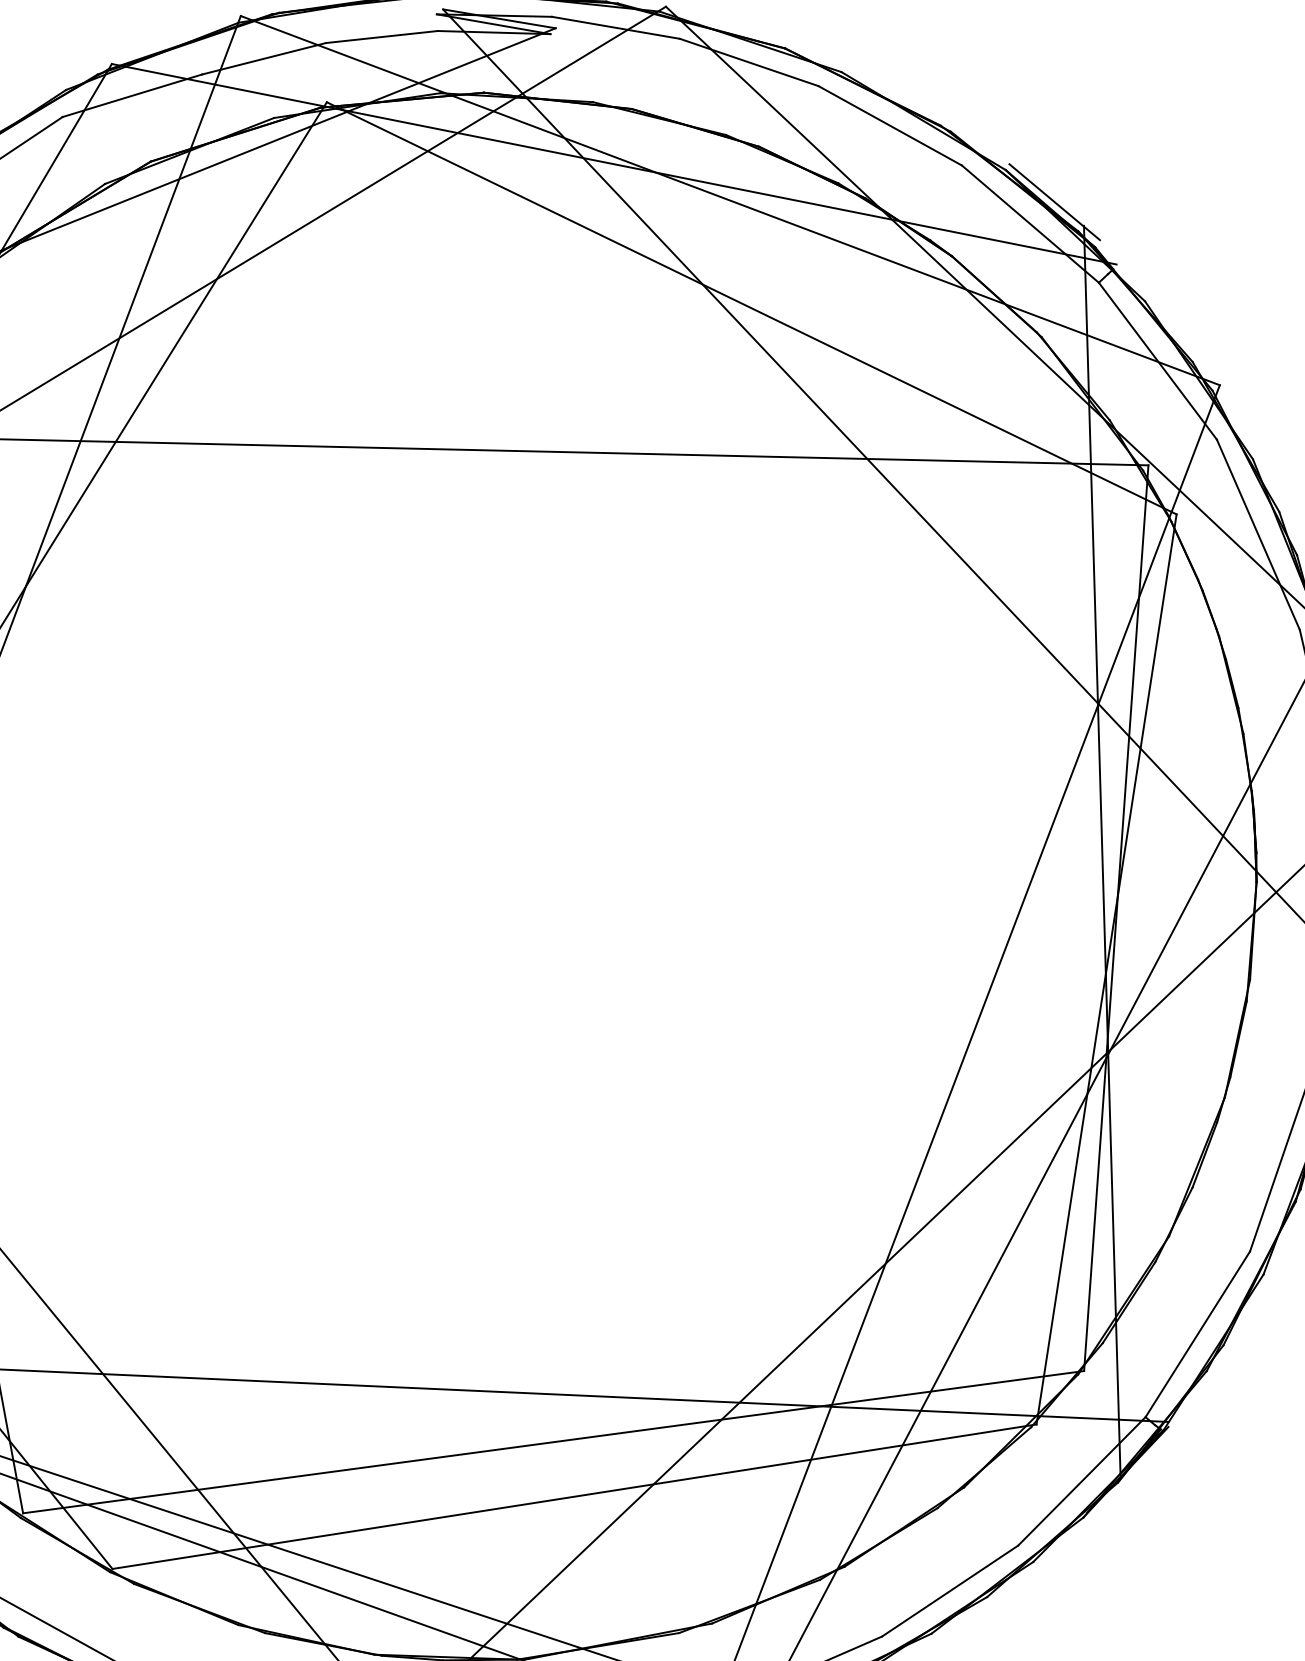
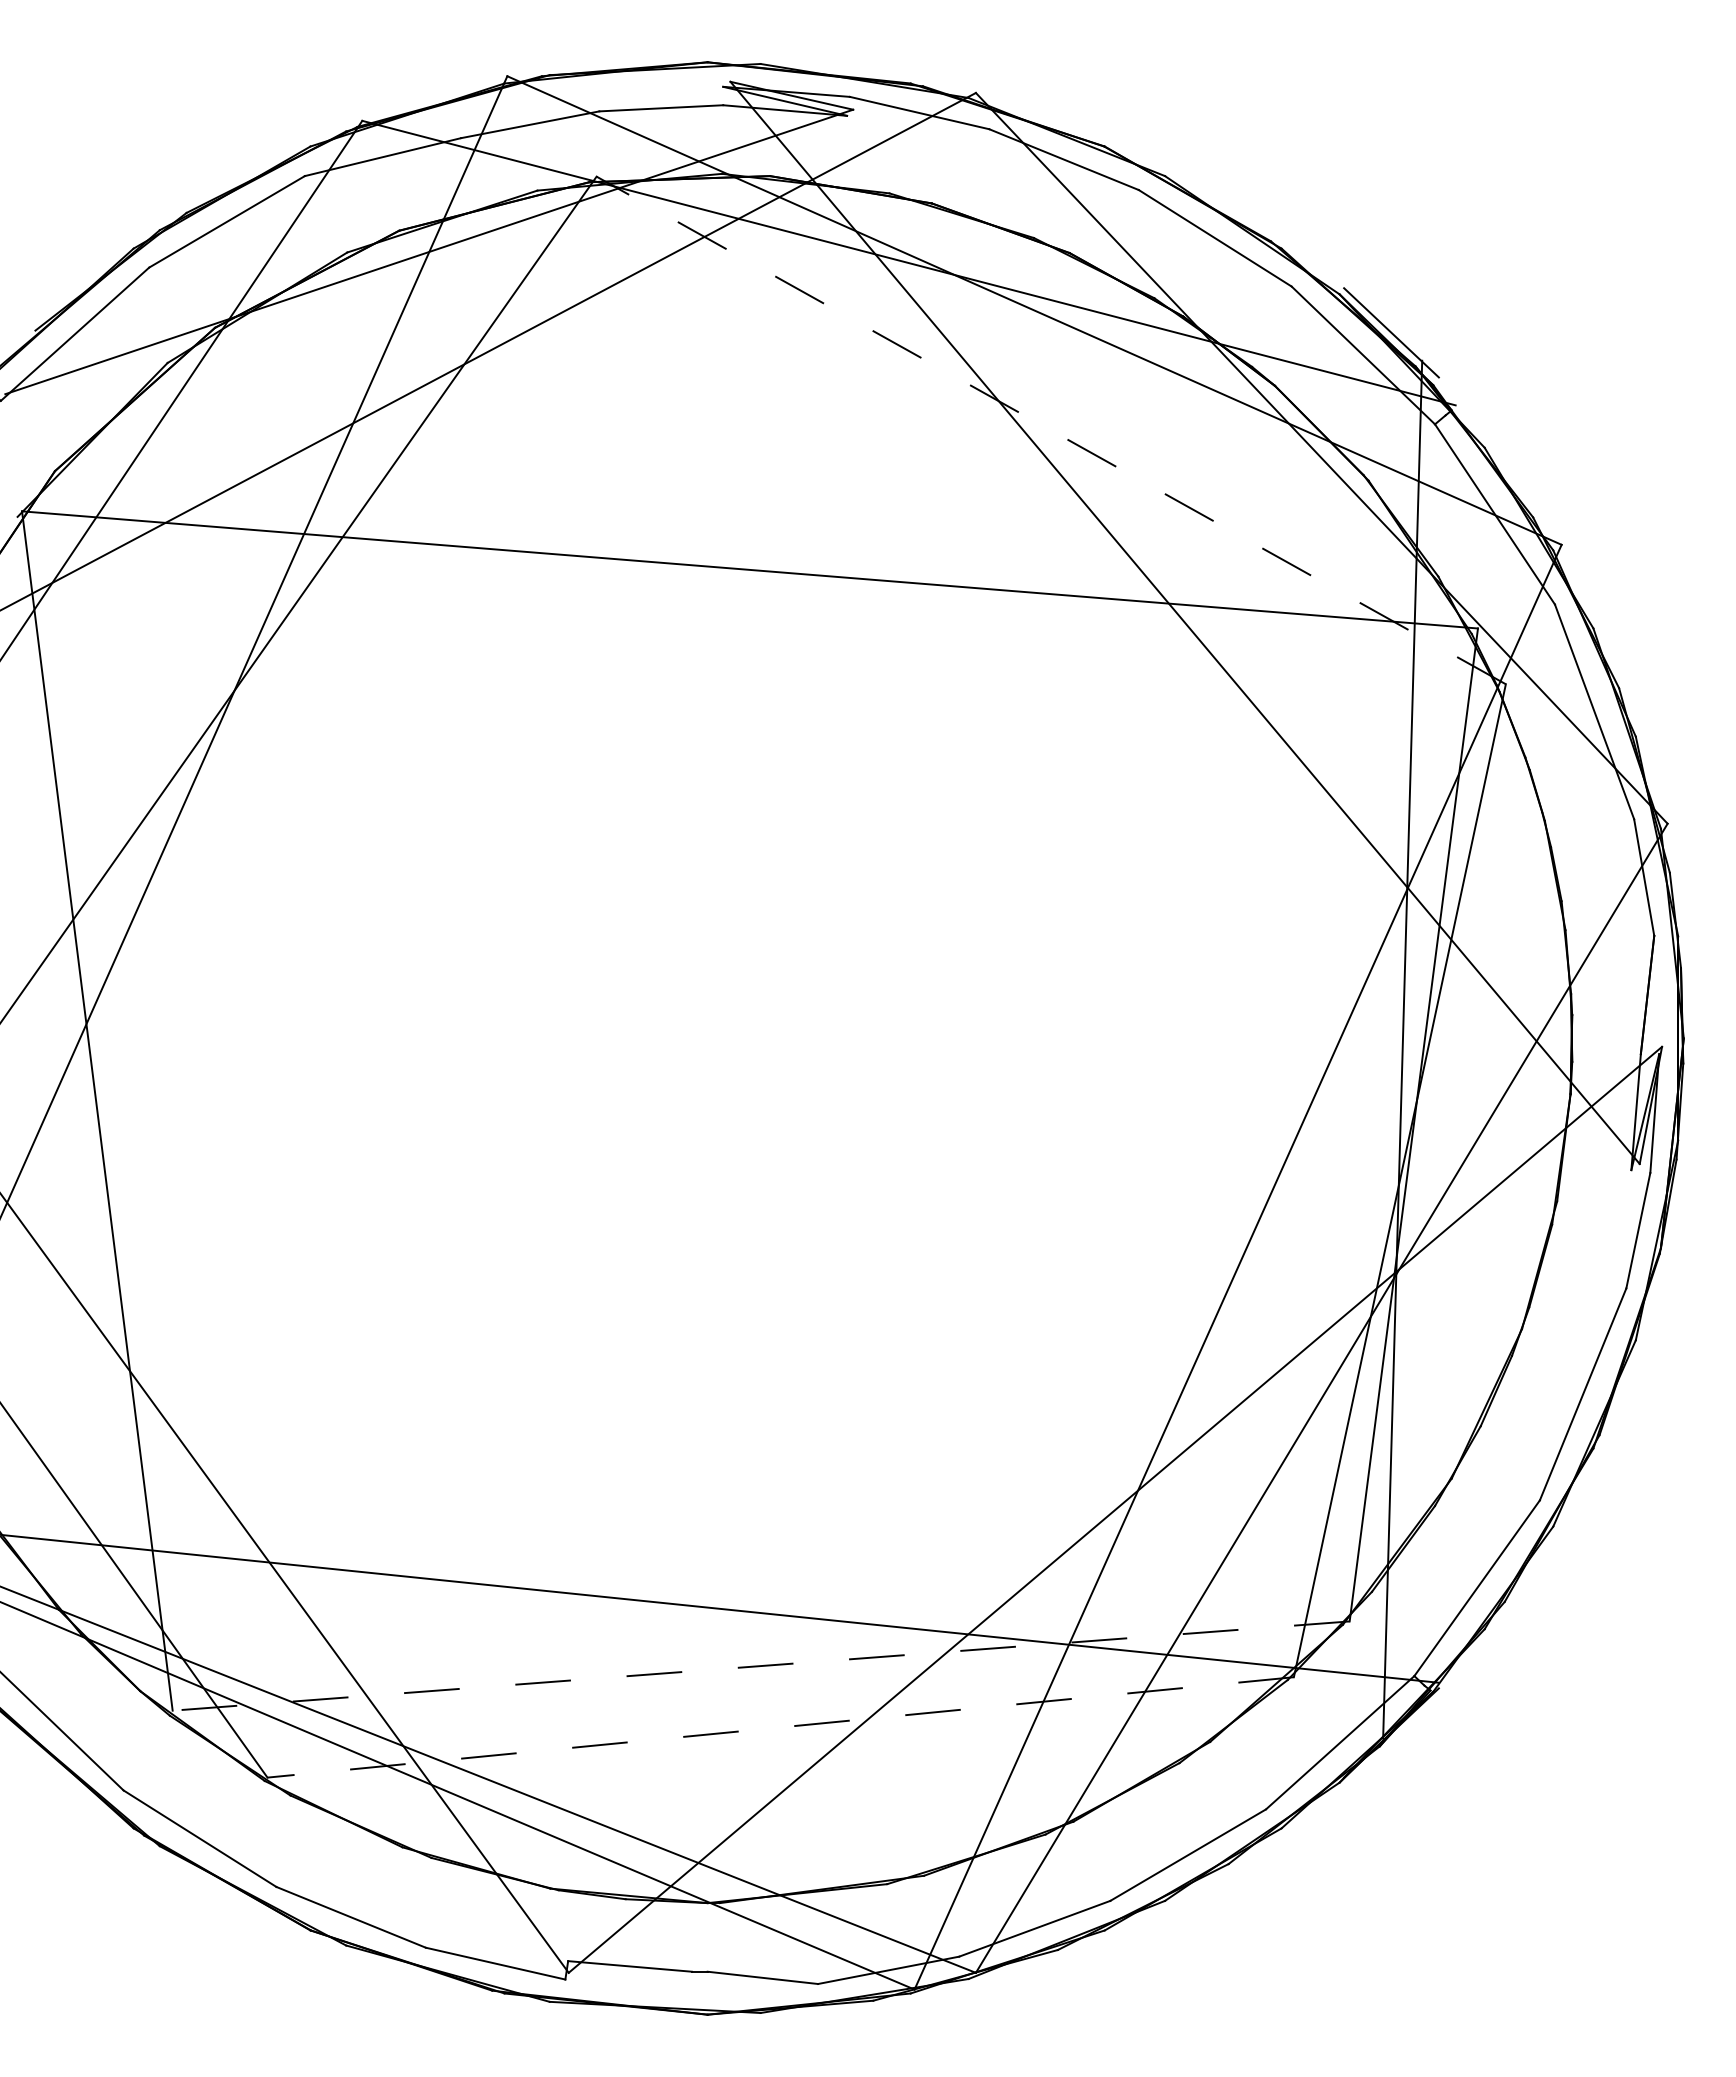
line: (751, 308) -> (1051, 430), solid -> dashed
line: (553, 1442) -> (760, 1666), solid -> dashed
line: (574, 1496) -> (780, 1727), solid -> dashed

